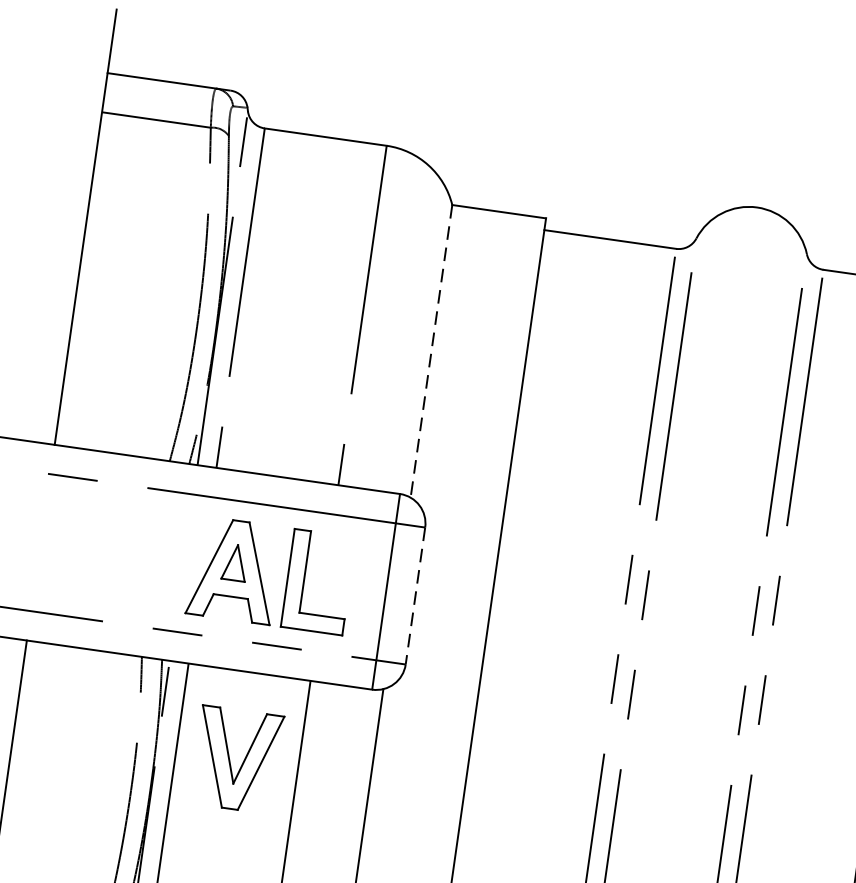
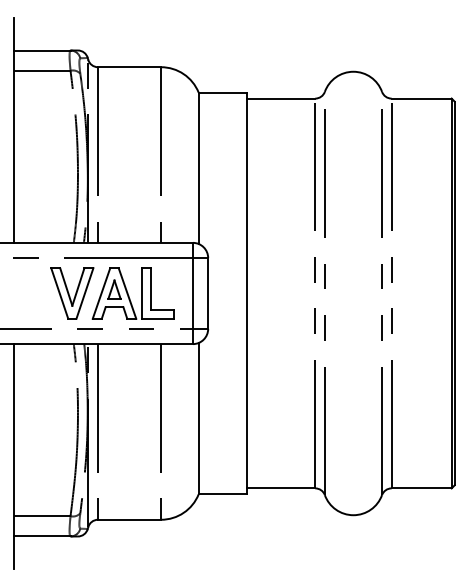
line: (431, 351) -> (198, 168), dashed -> solid
line: (416, 596) -> (208, 293), dashed -> solid
part: (237, 759) -> (72, 293), moved

